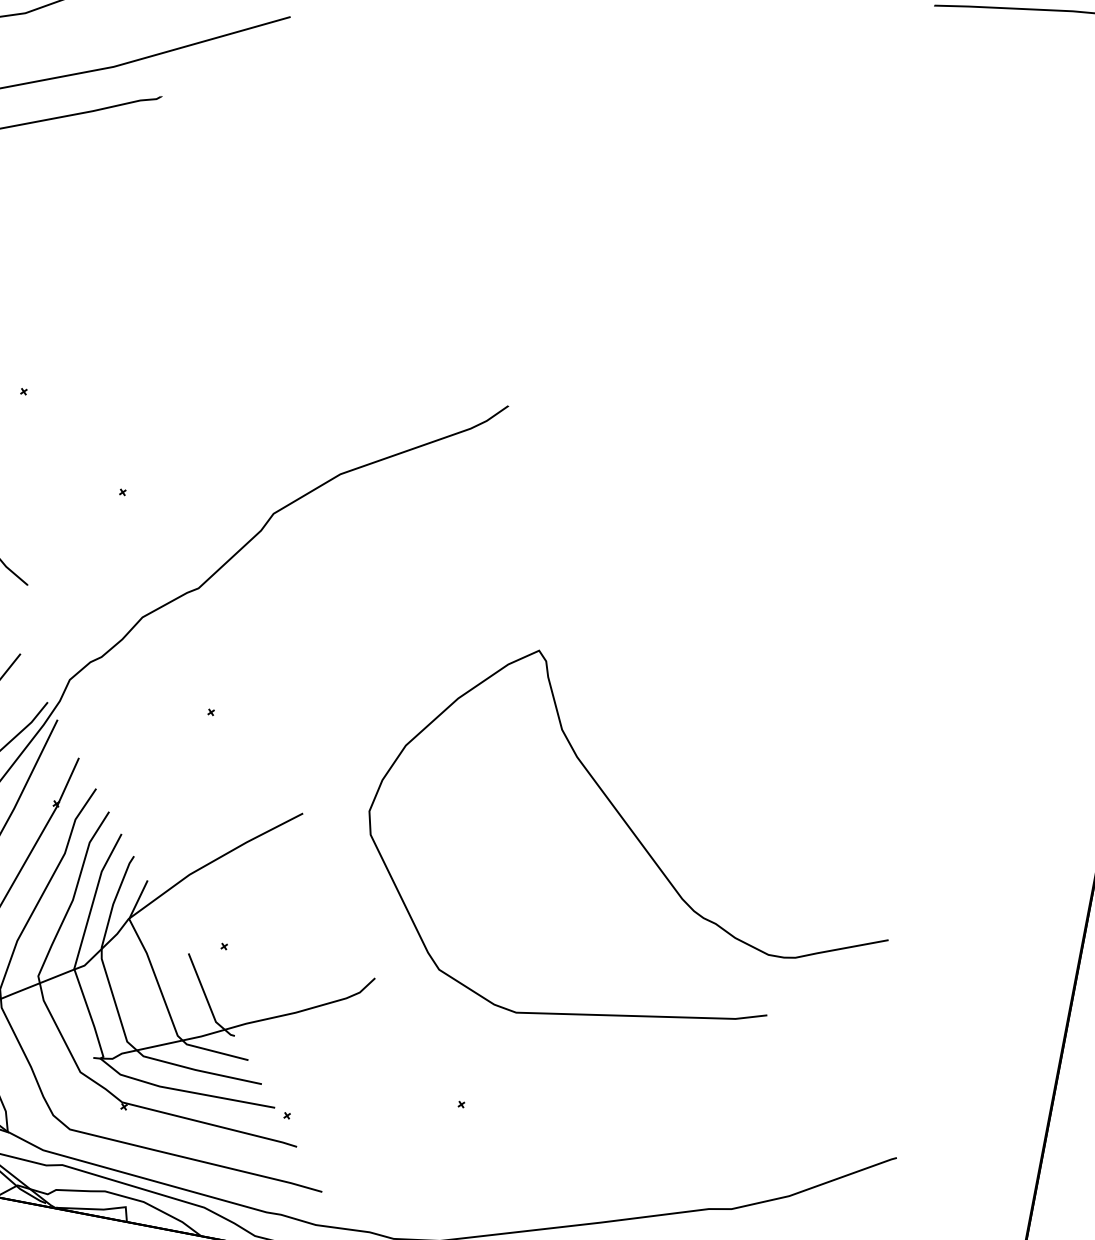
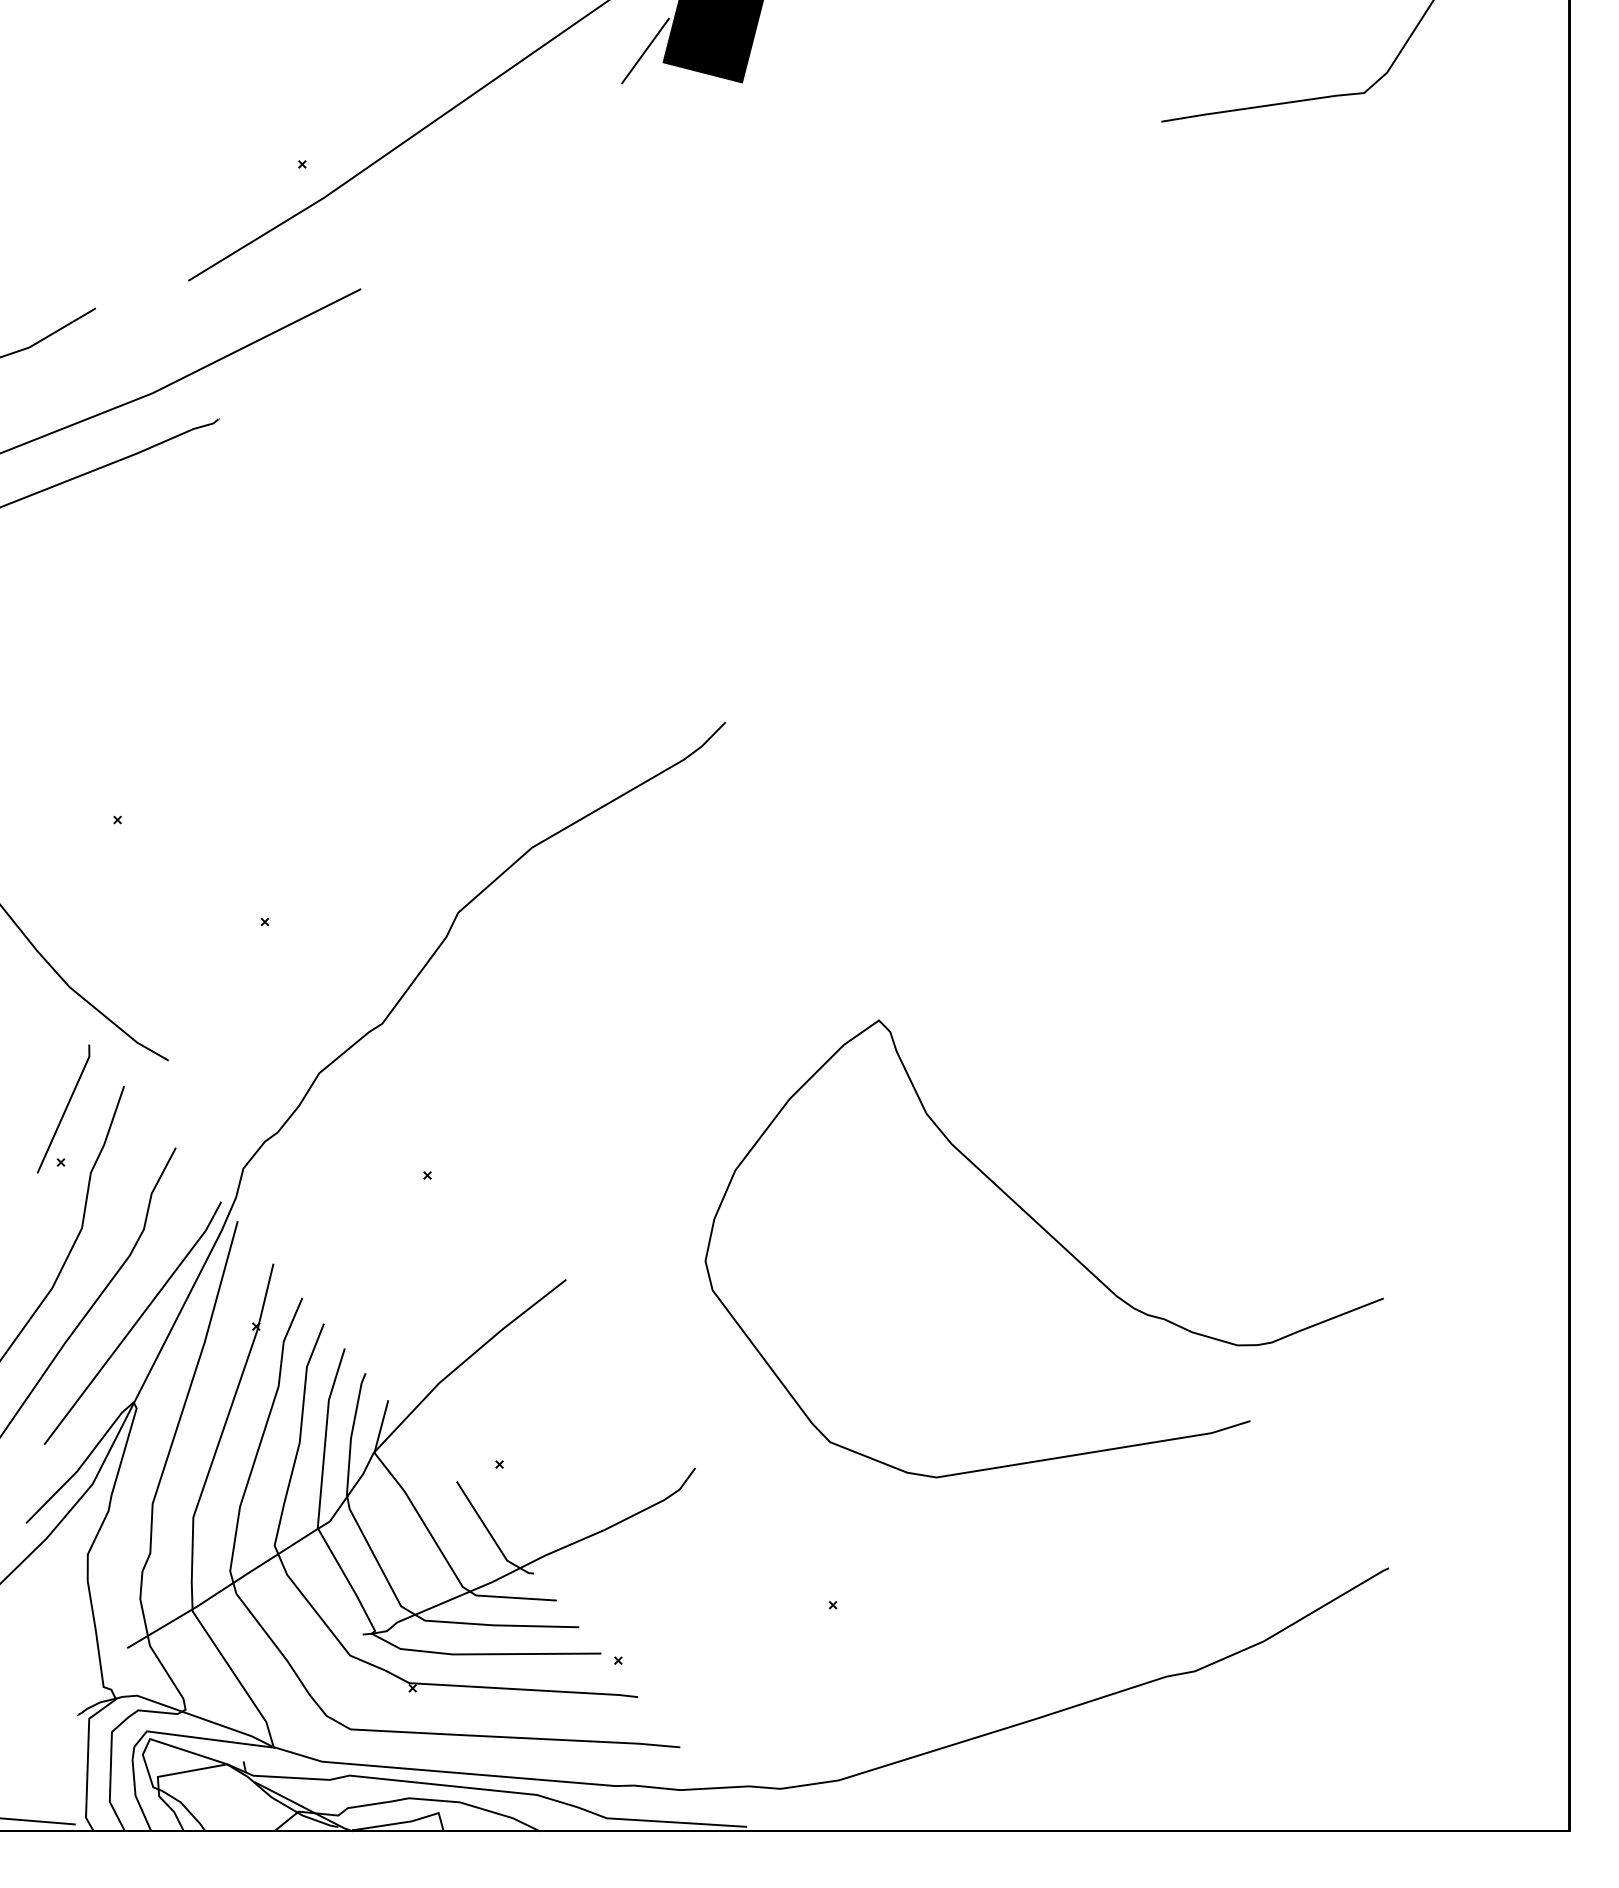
curve: (641, 844) -> (1052, 1238), moved

